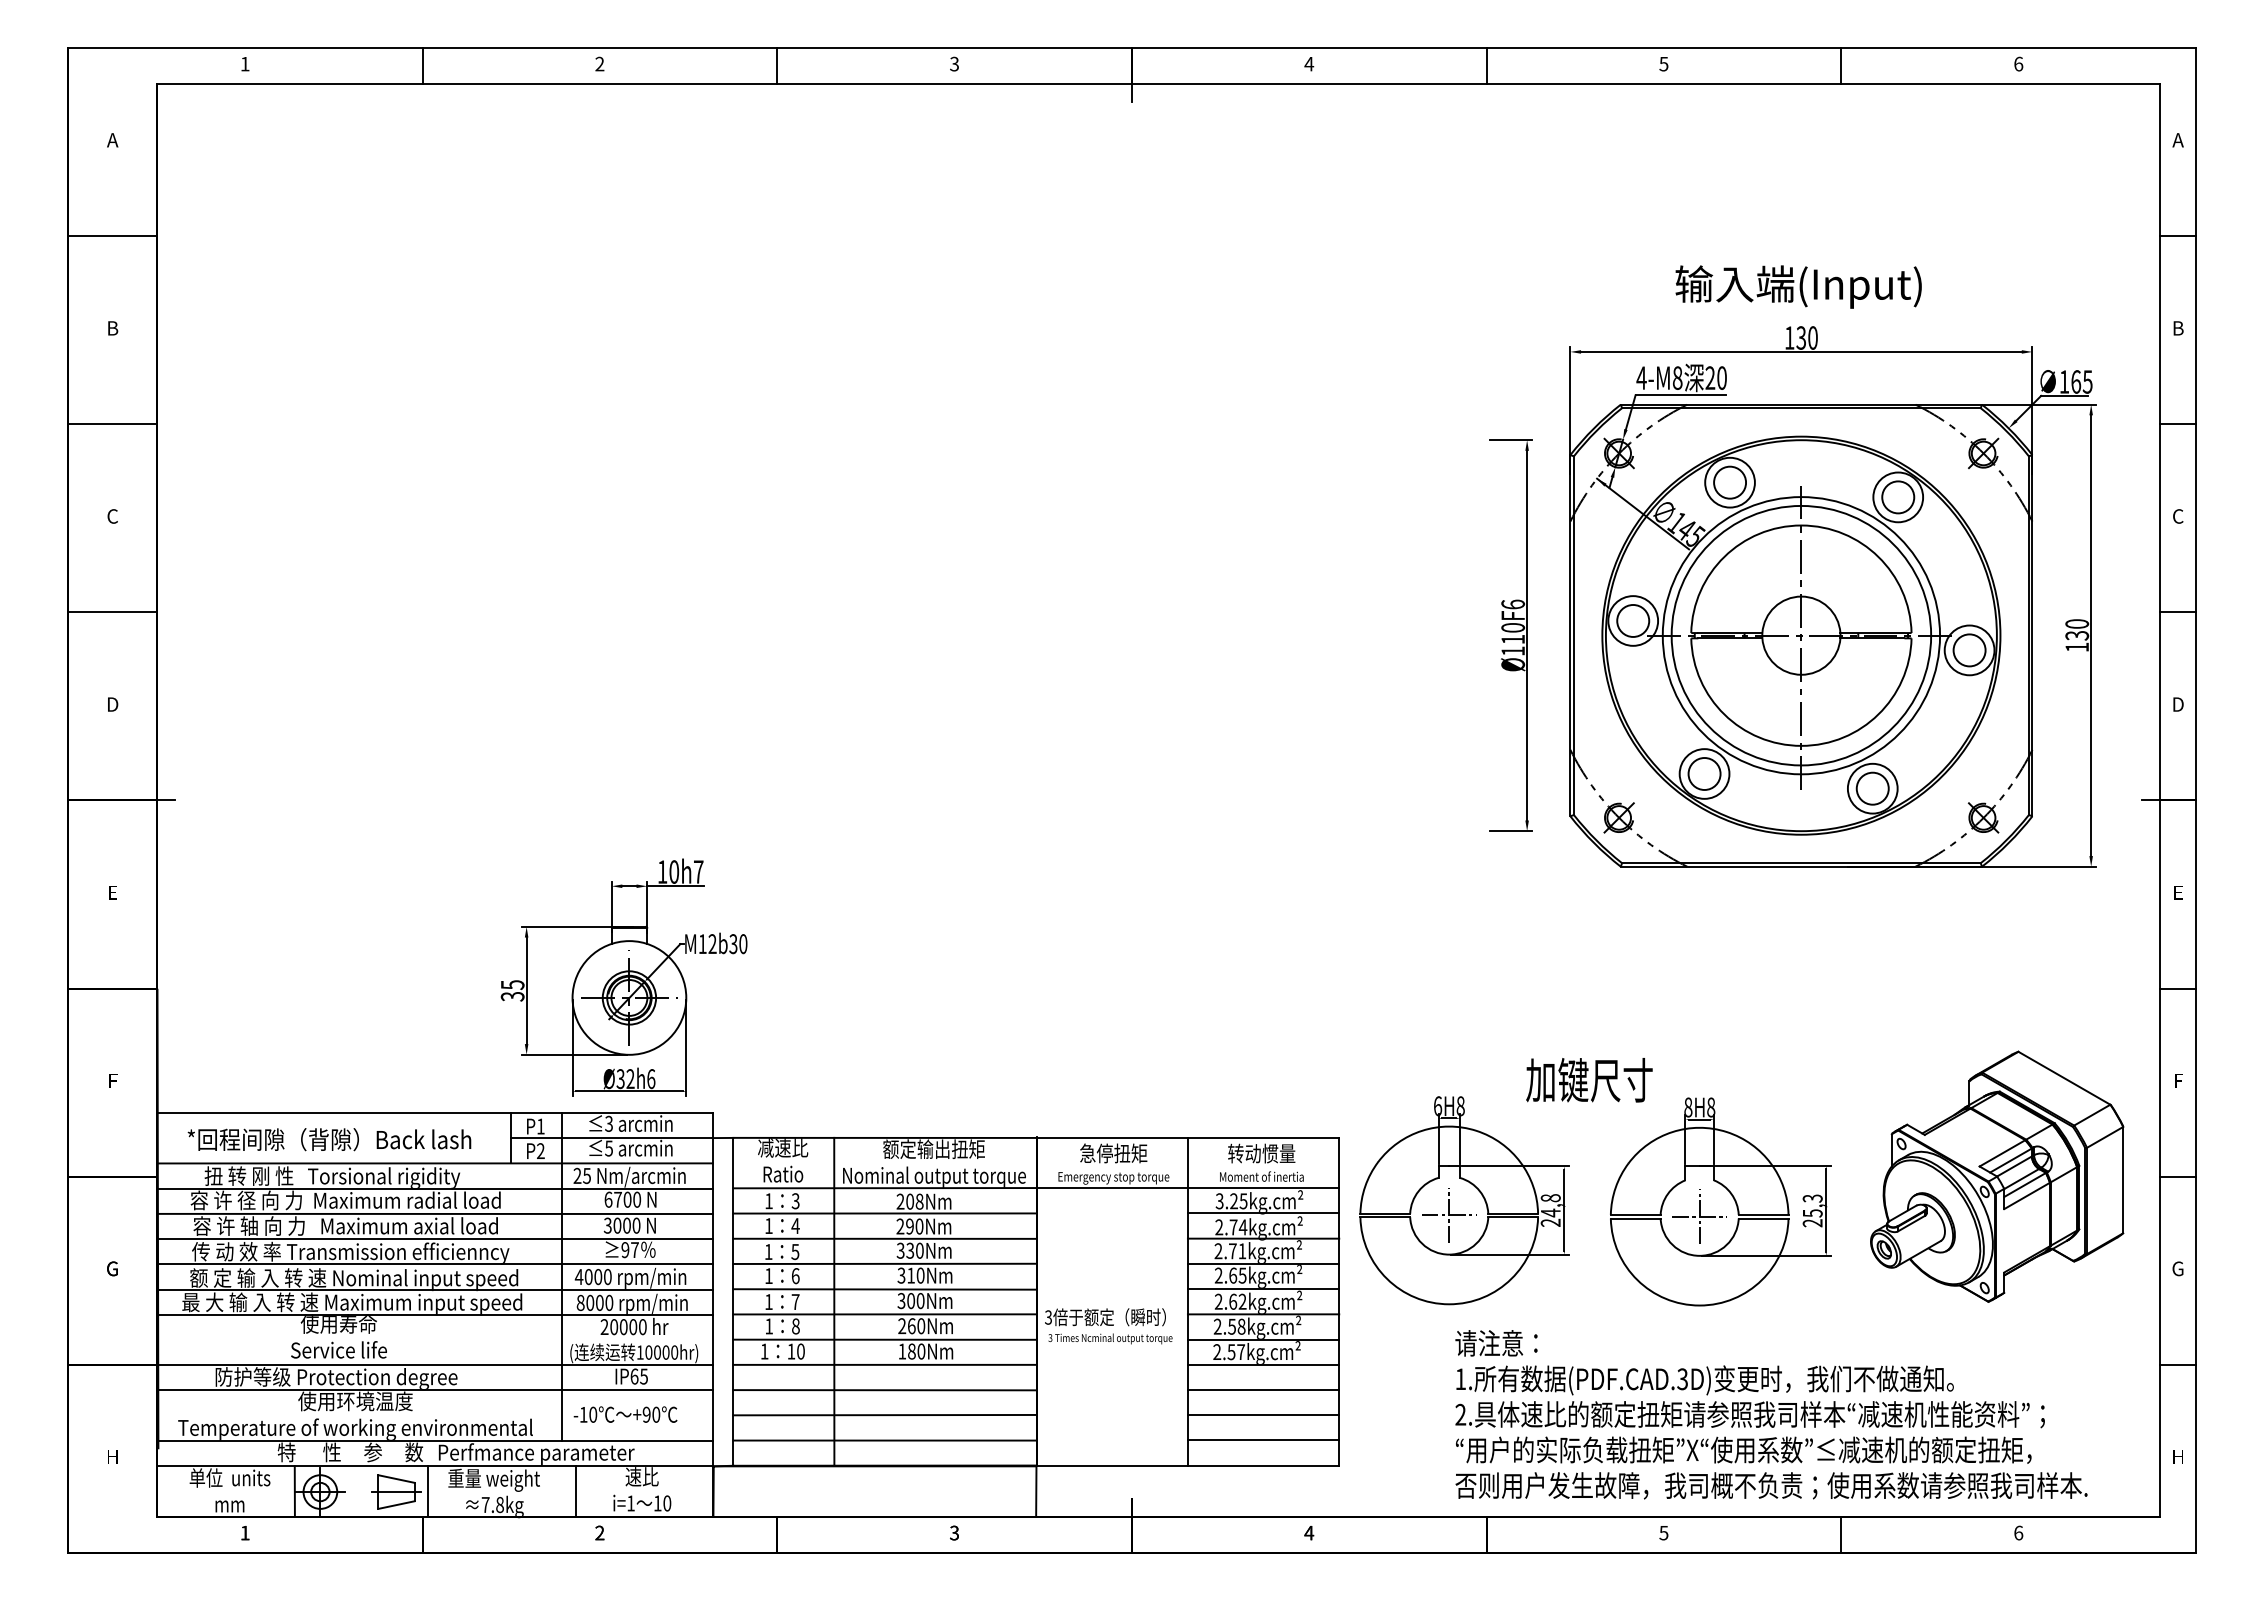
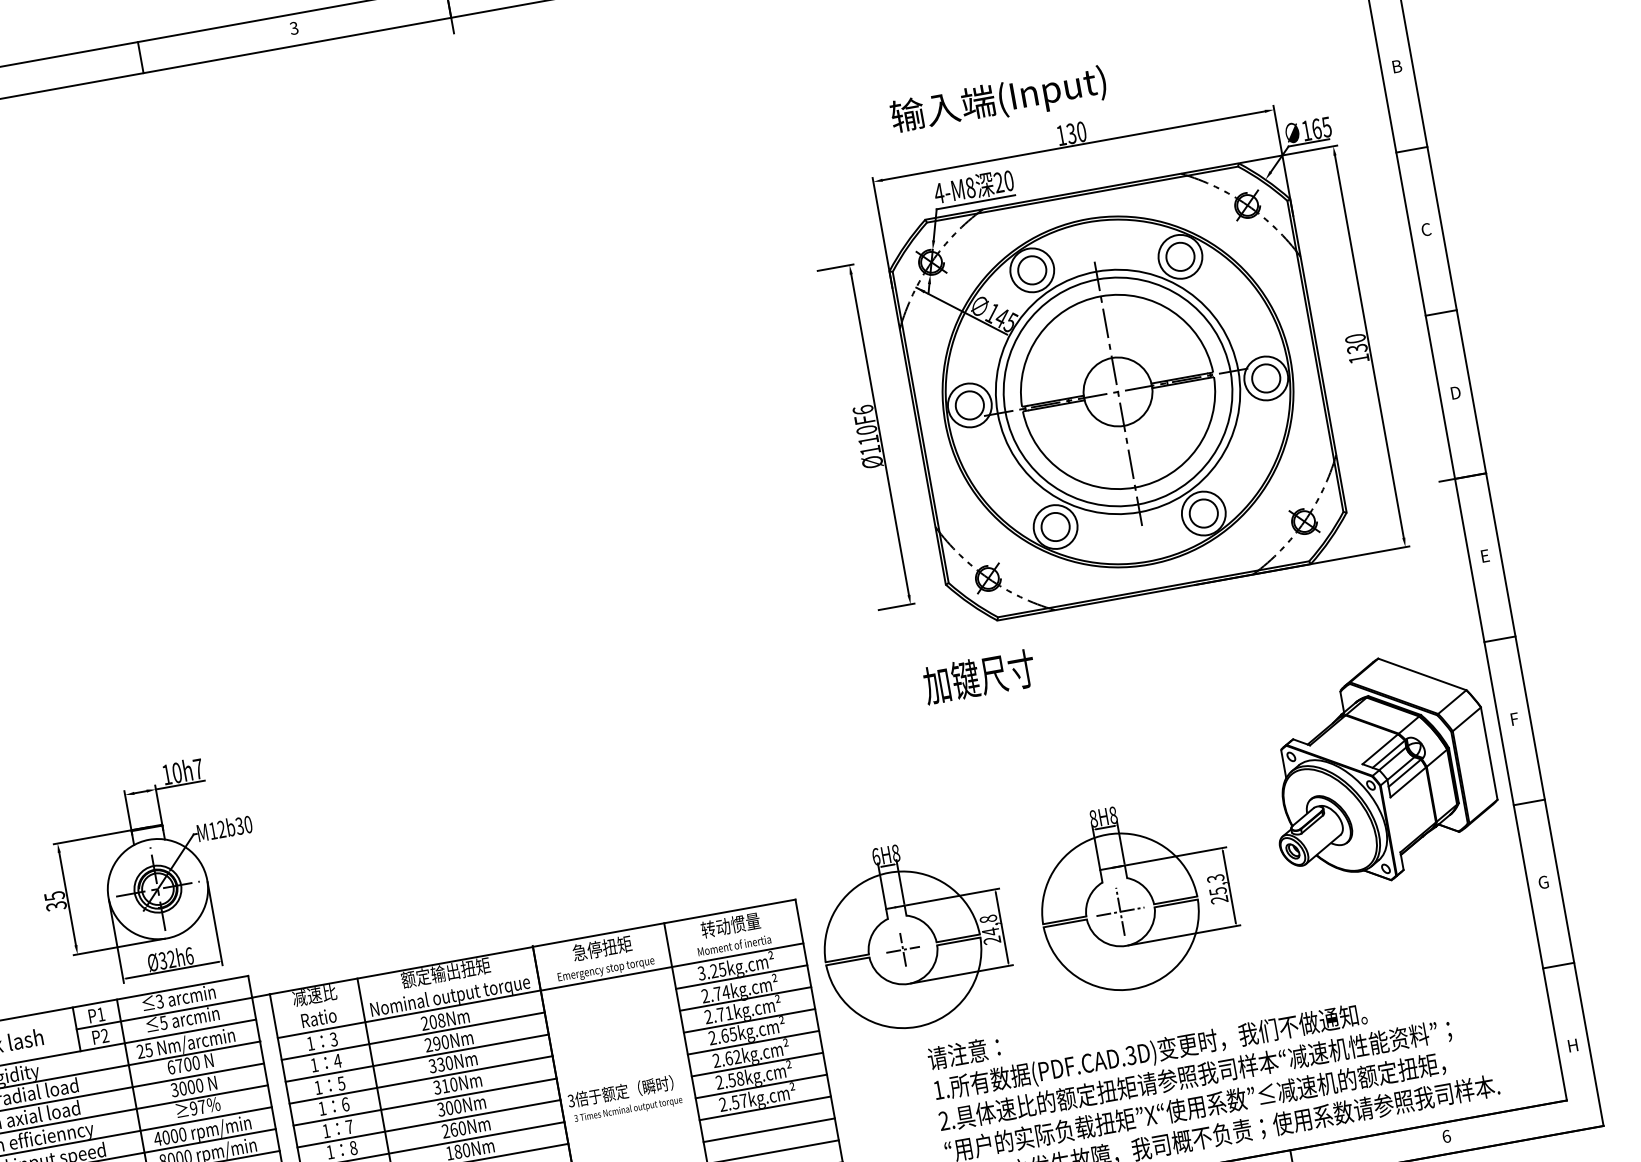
text: (1798, 286) -> (998, 100), moved
text: (1589, 1080) -> (979, 677), moved
part: (1997, 1176) -> (1379, 770), moved
part: (1449, 1215) -> (903, 949), size x0.7

